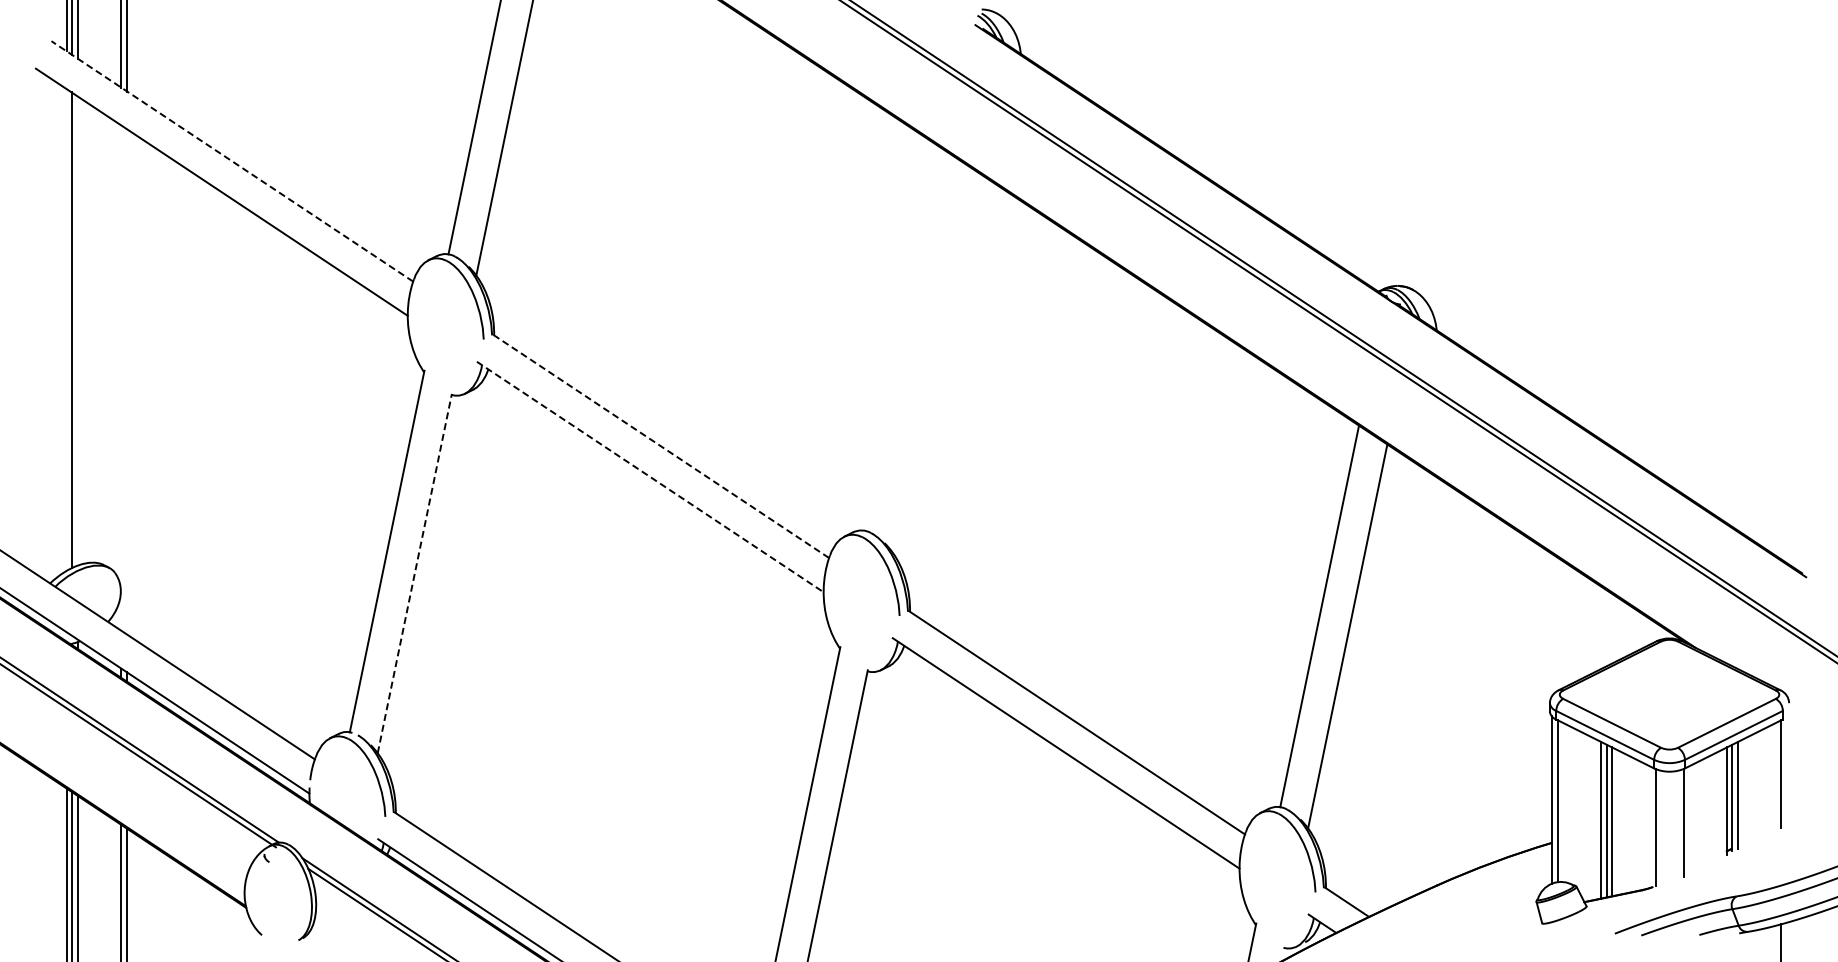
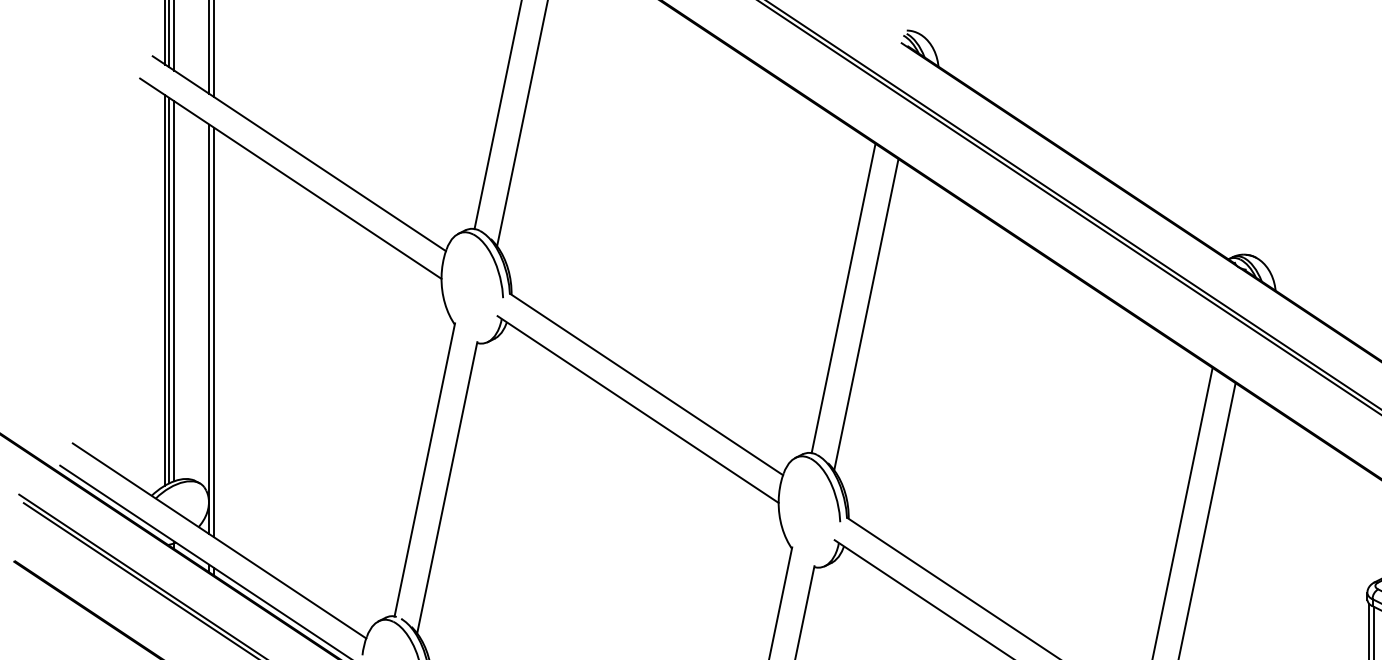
line: (231, 161) -> (298, 153), dashed -> solid
line: (66, 329) -> (164, 289), added
line: (78, 330) -> (174, 290), added
line: (903, 339) -> (843, 298), added
line: (931, 360) -> (866, 315), added
line: (121, 377) -> (209, 328), added
line: (127, 381) -> (214, 332), added
line: (660, 446) -> (646, 384), dashed -> solid
line: (650, 477) -> (638, 409), dashed -> solid
line: (414, 573) -> (447, 487), dashed -> solid

